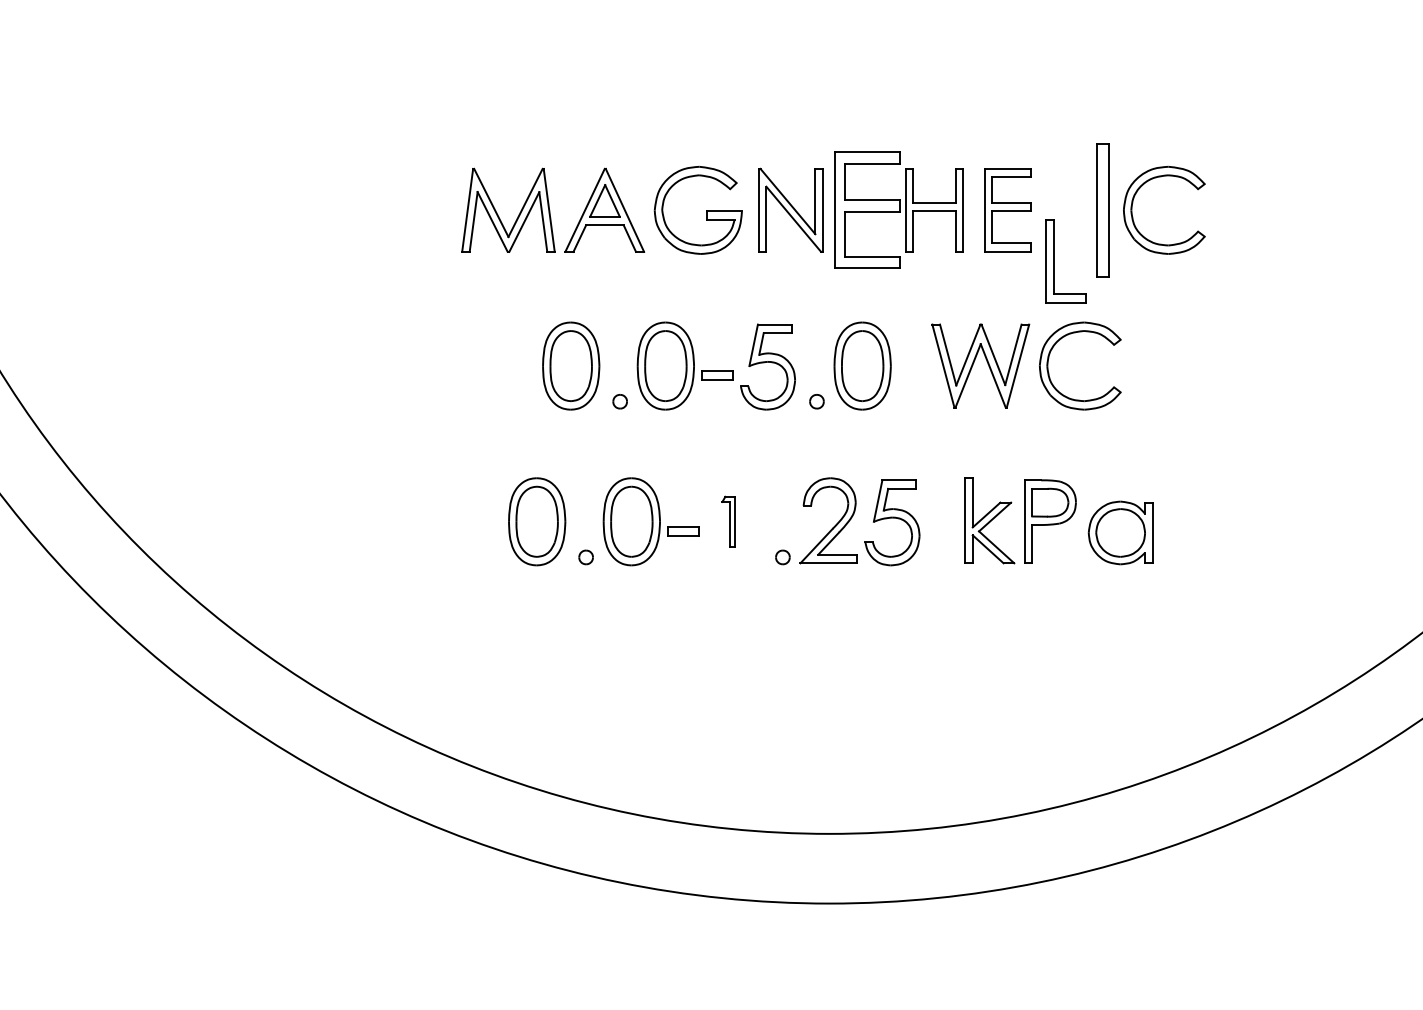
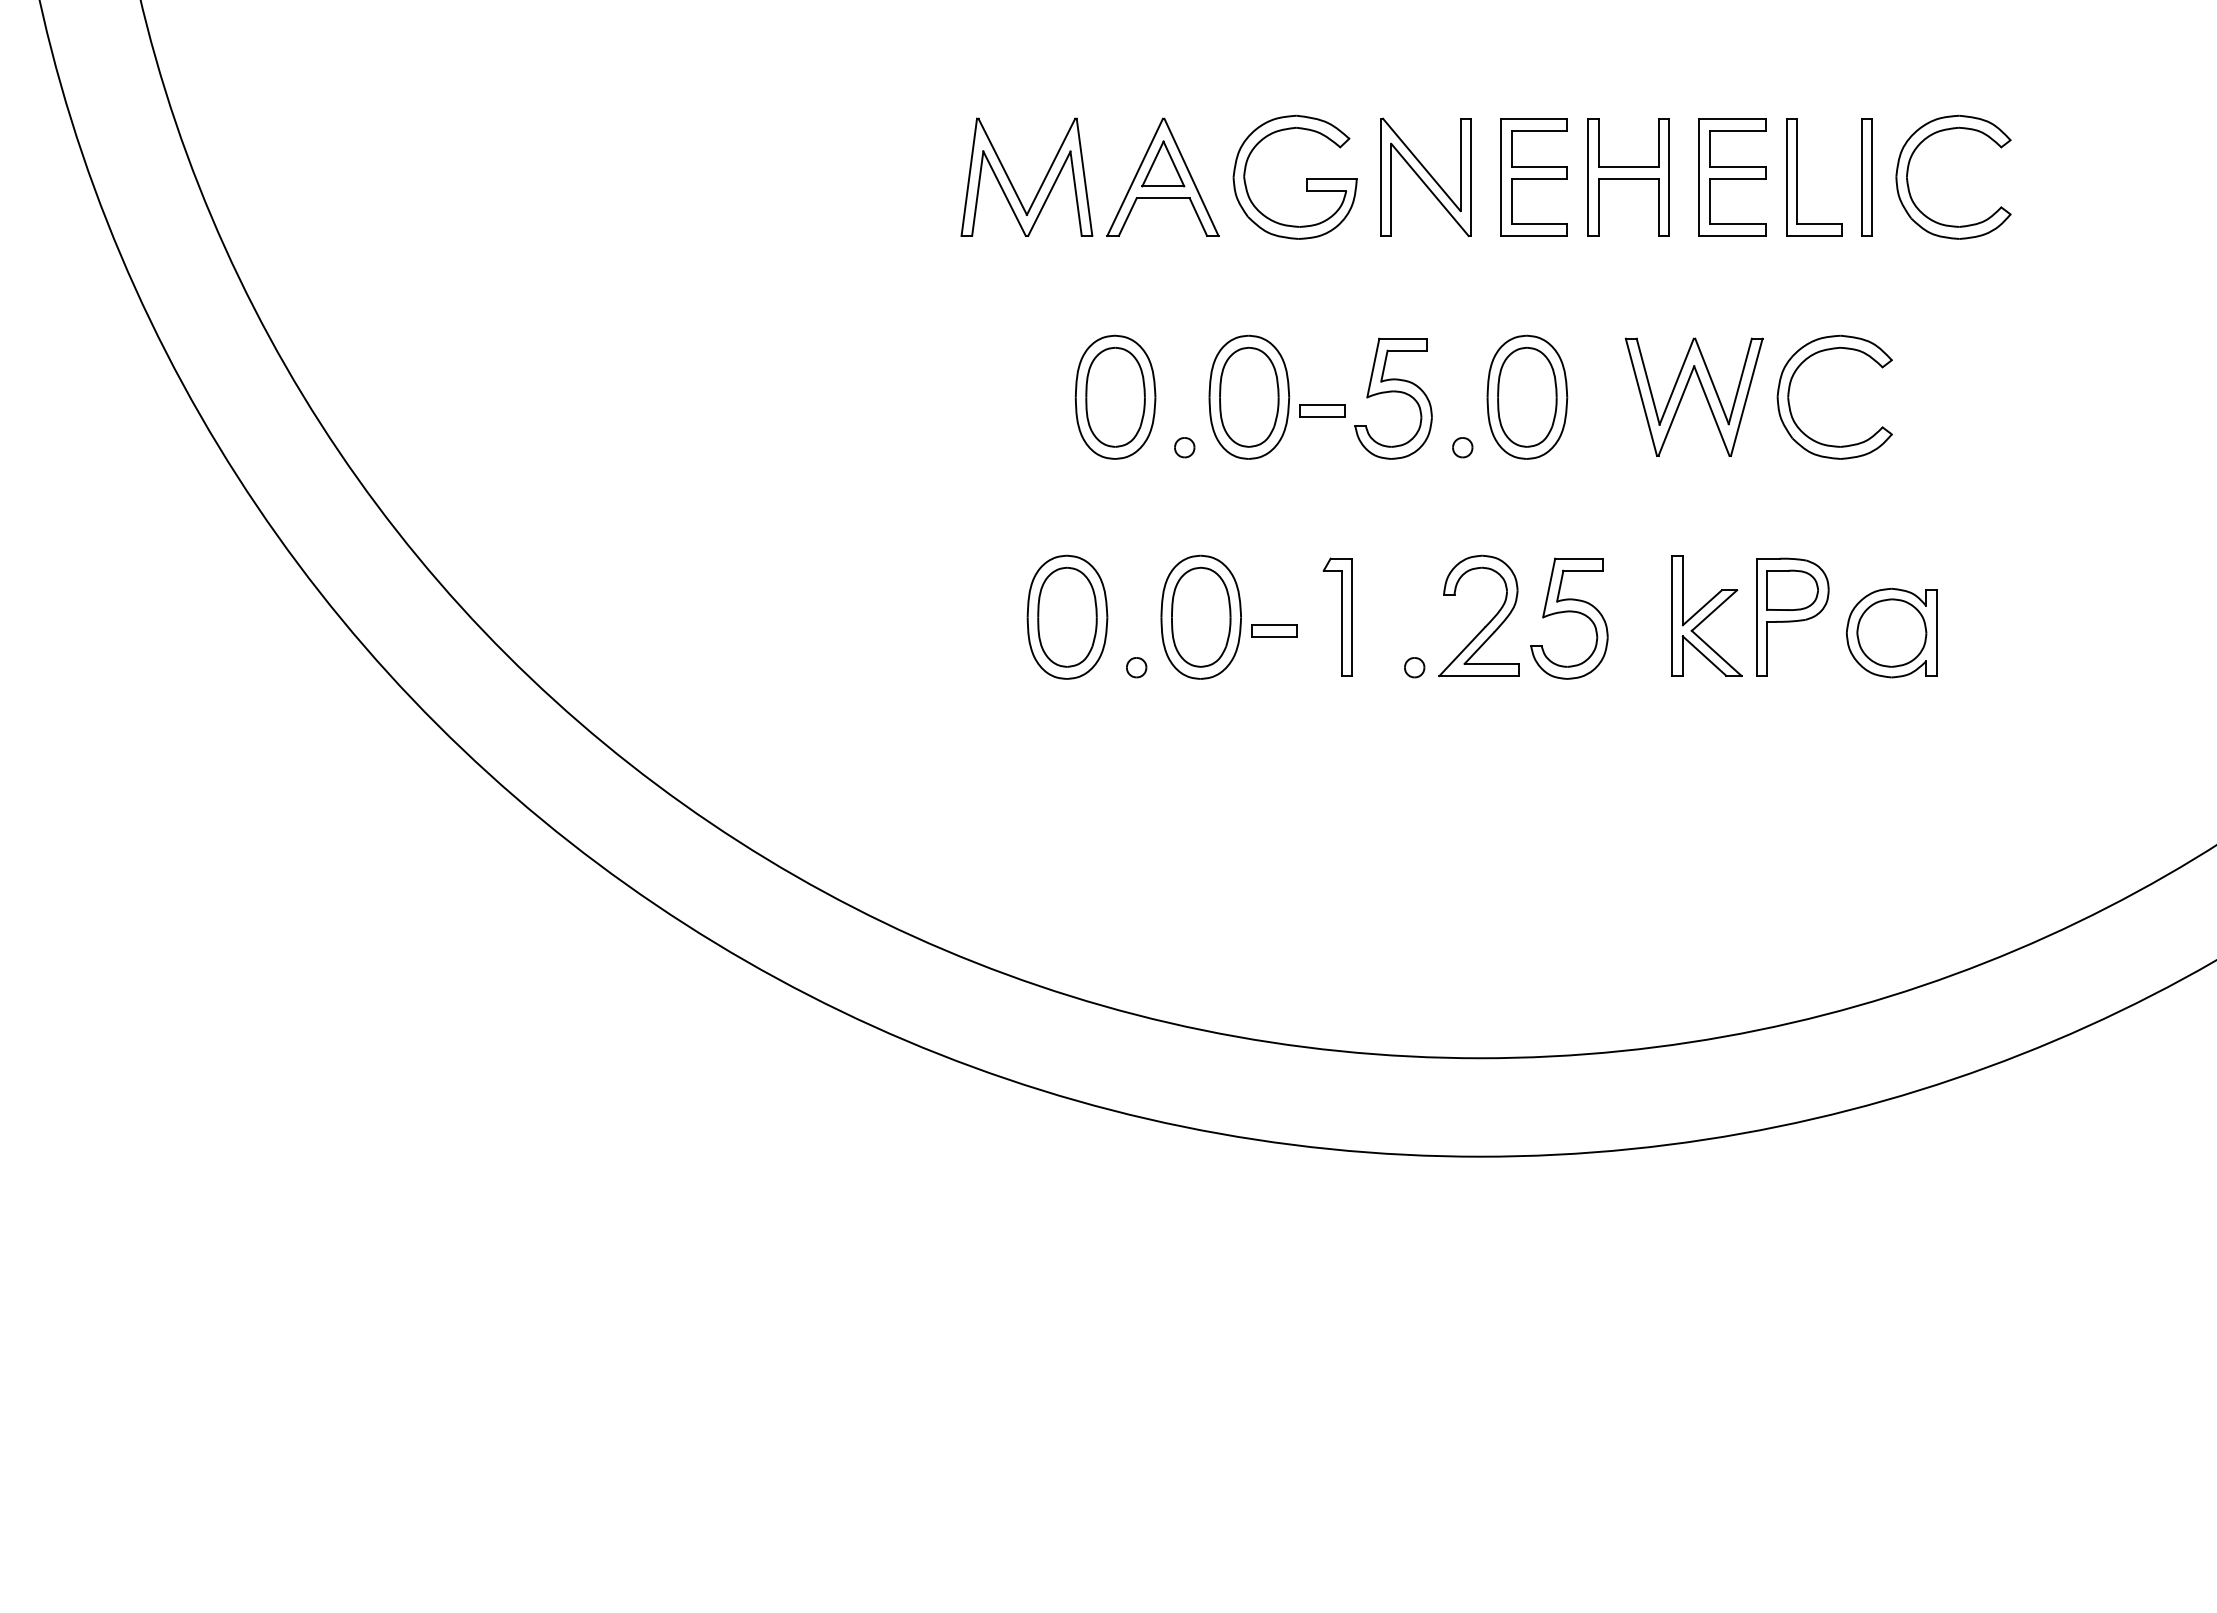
part: (867, 210) -> (1533, 177), size x0.71
part: (1102, 210) -> (1866, 177), size x0.62
part: (1053, 261) -> (1797, 177), moved
part: (728, 521) -> (1337, 616), size x1.67

